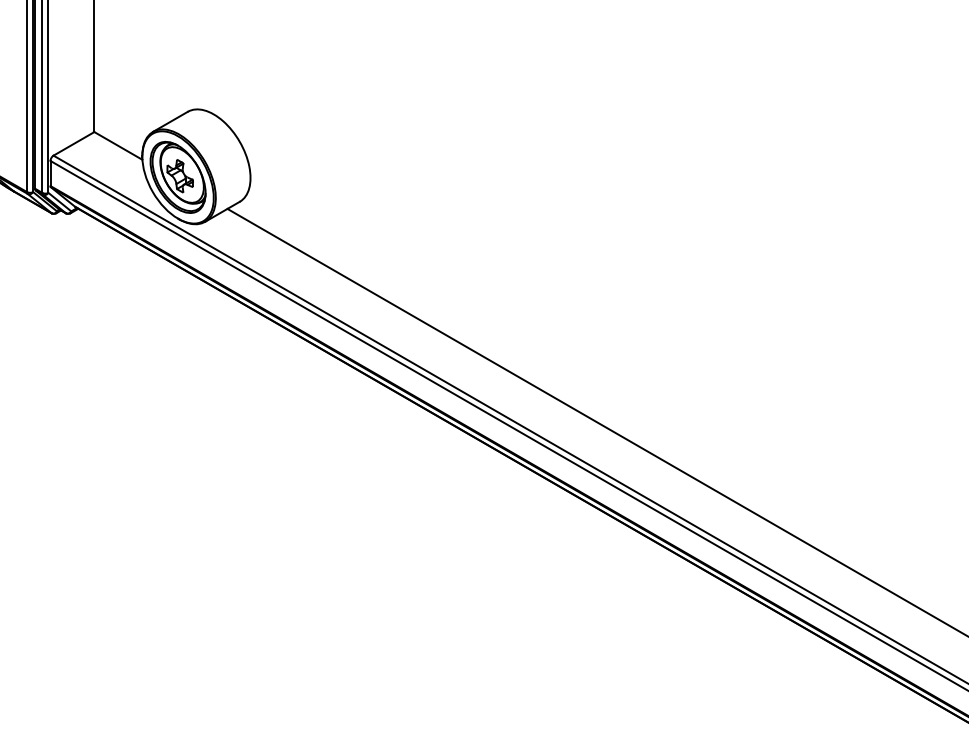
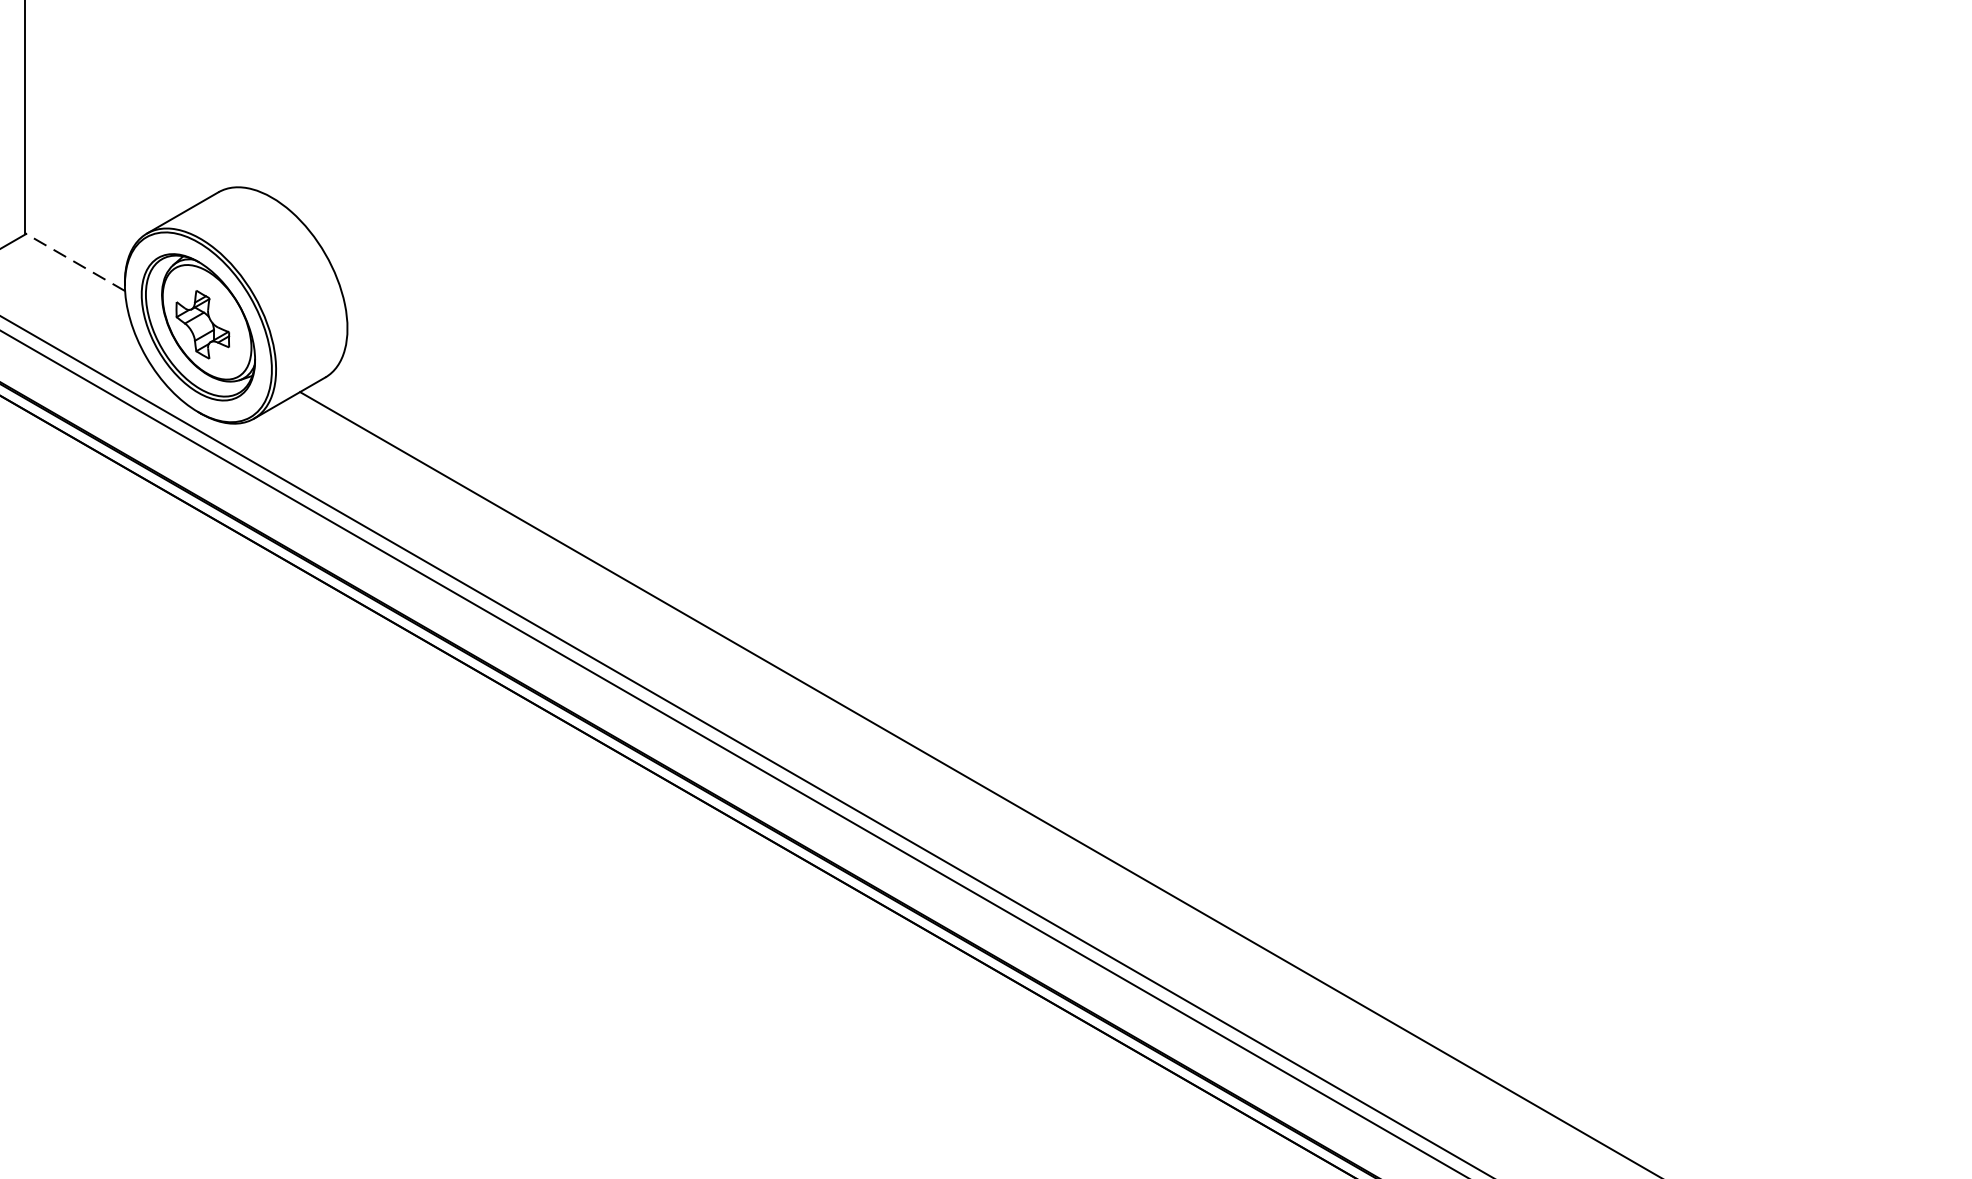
line: (117, 145) -> (73, 261), solid -> dashed

